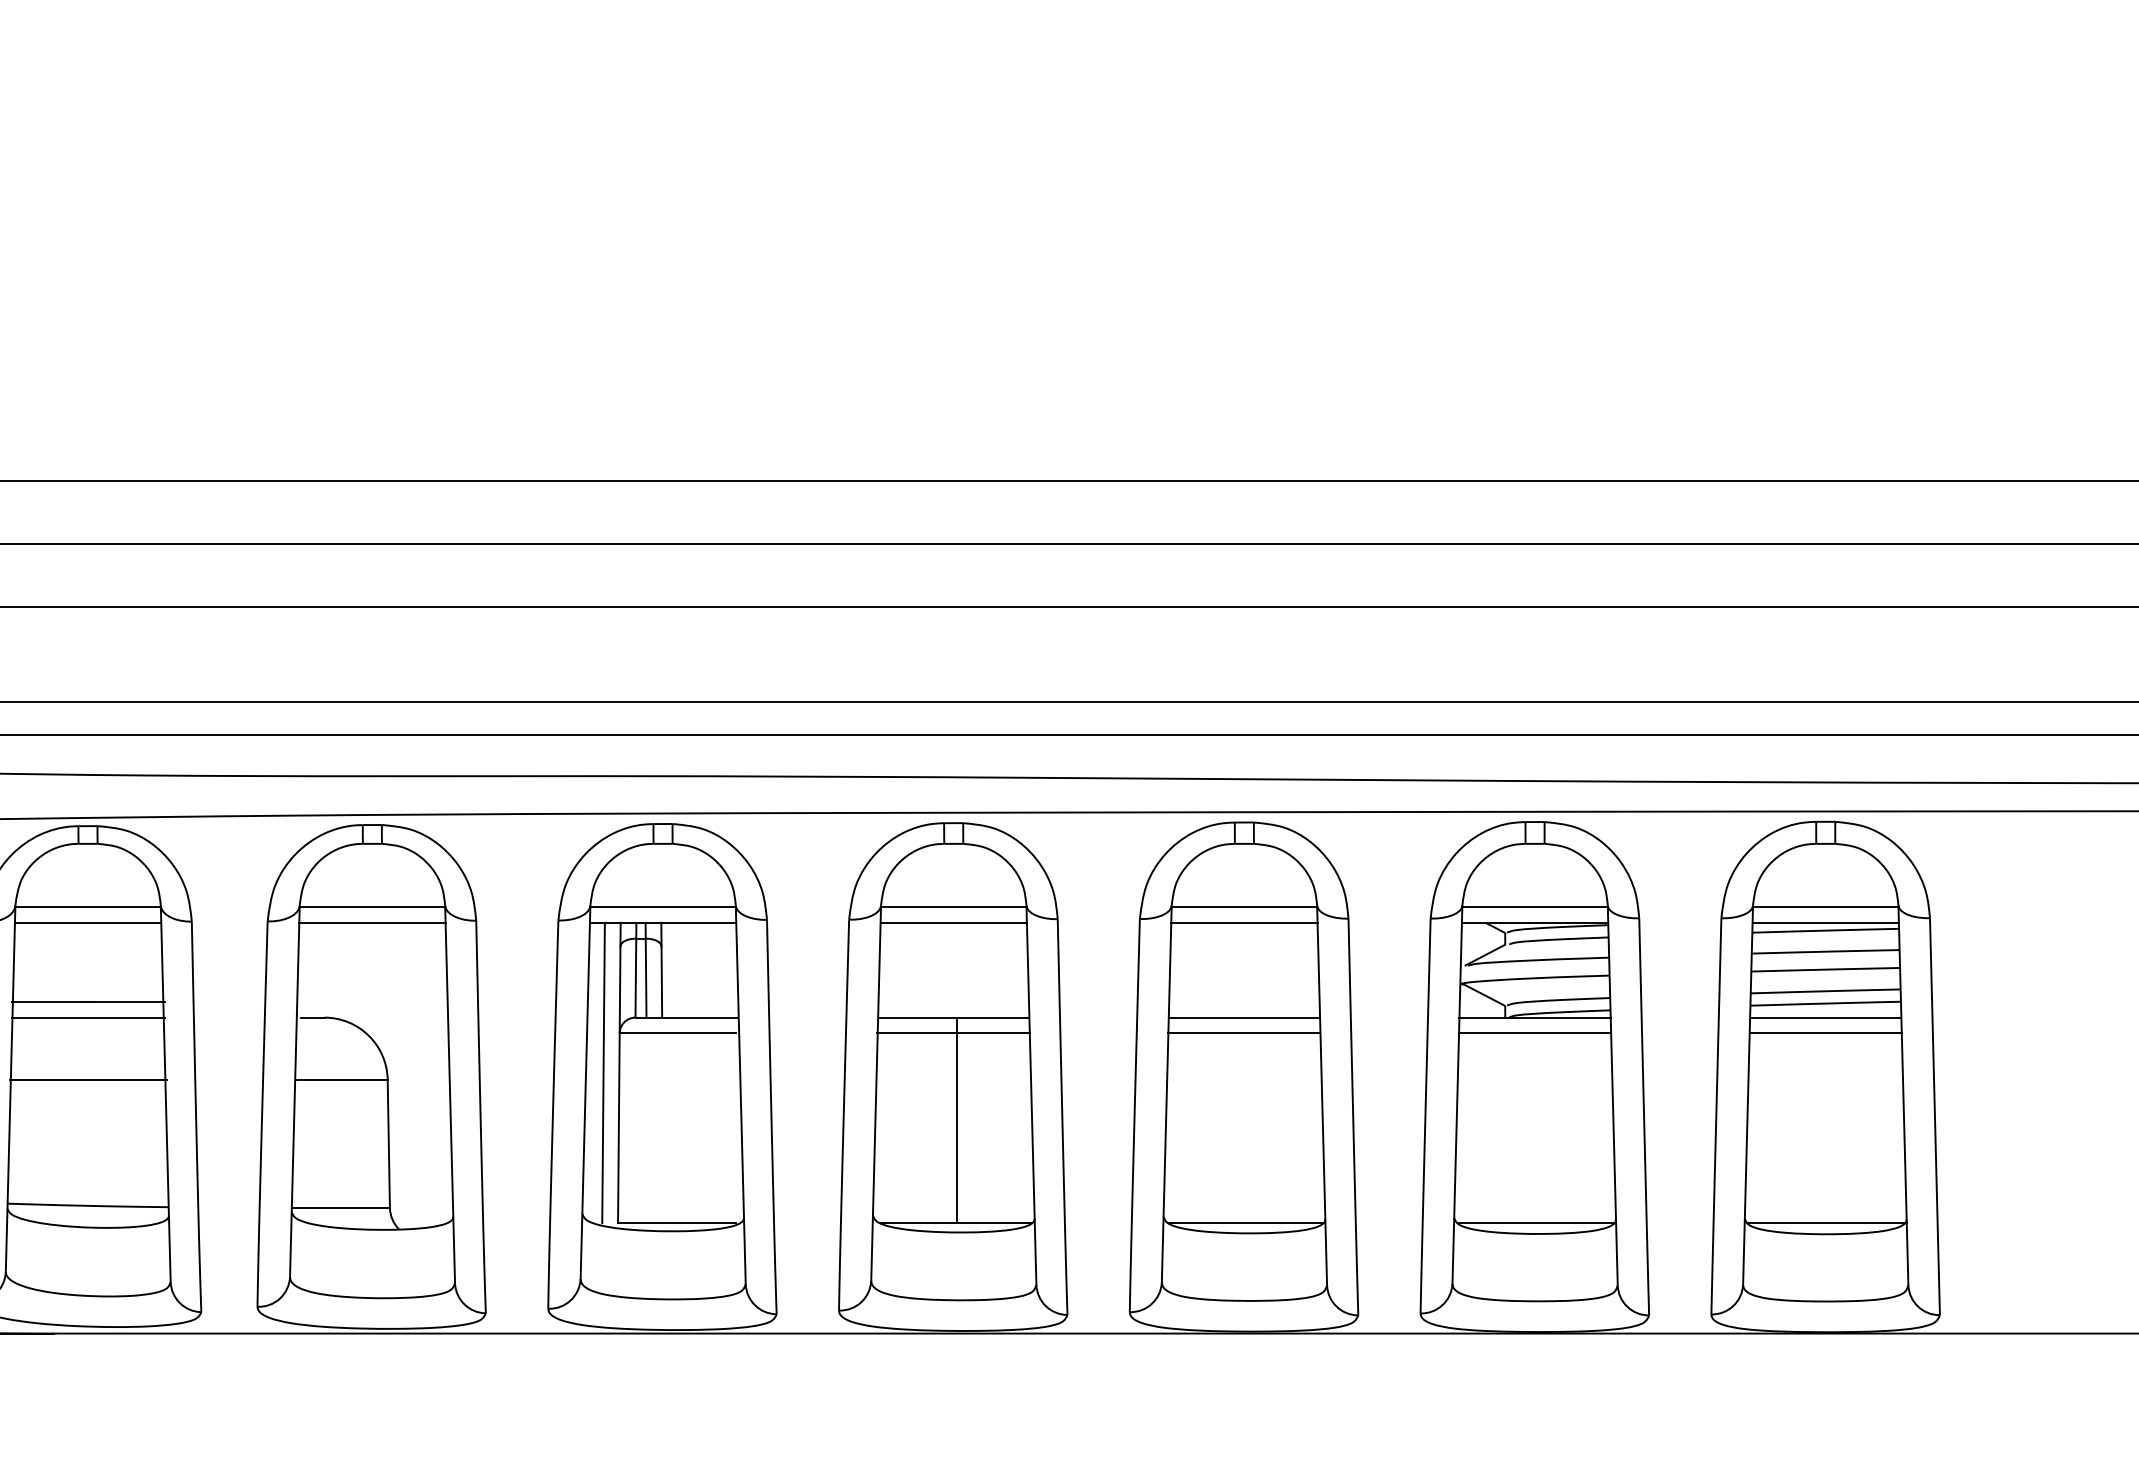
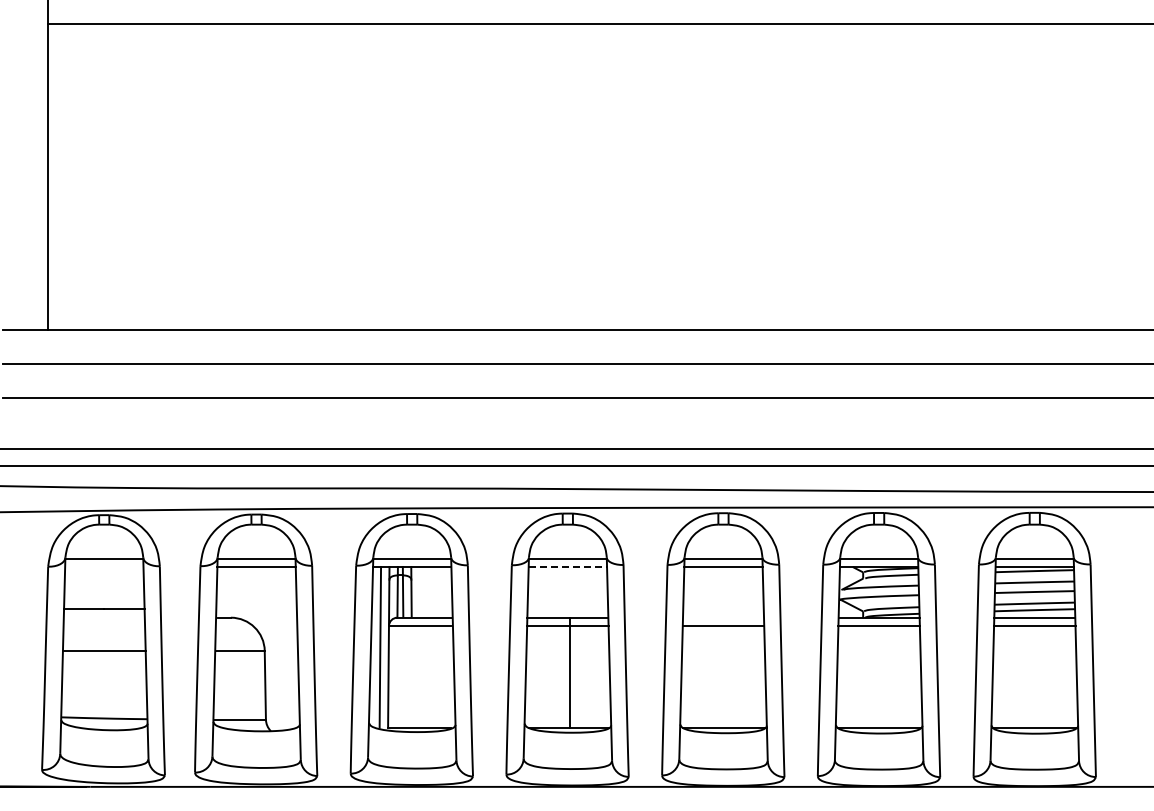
line: (88, 922) -> (104, 566), removed
line: (954, 922) -> (568, 566), solid -> dashed
line: (88, 1017) -> (104, 617), removed
line: (1244, 1017) -> (723, 617), removed

